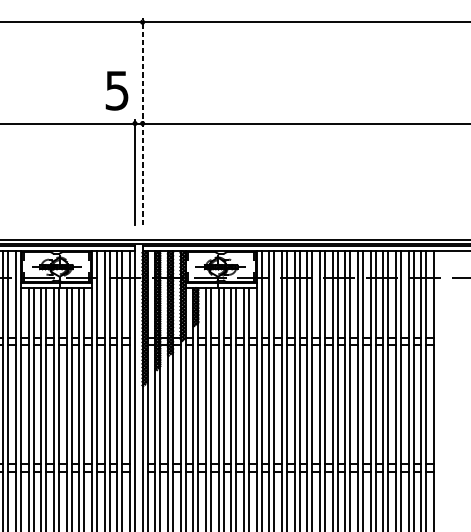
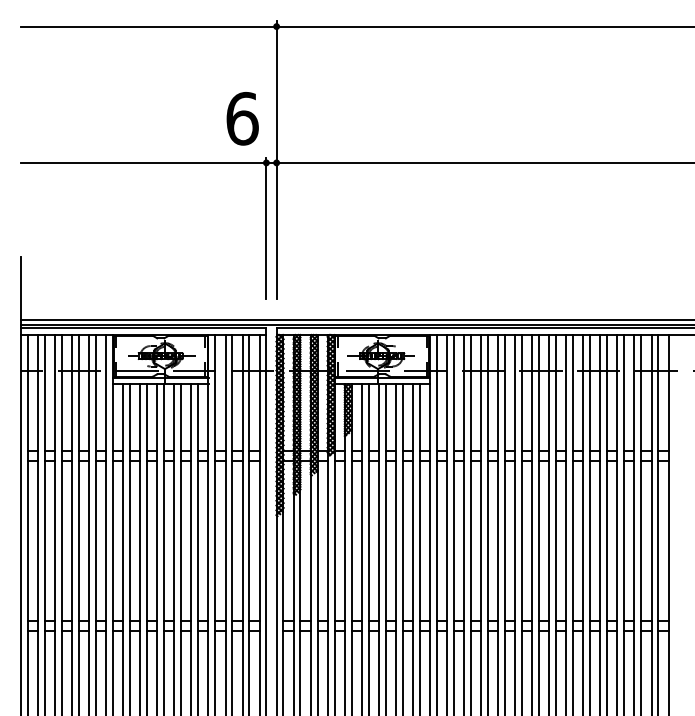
text: (117, 90) -> (242, 118), 5 -> 6
line: (142, 121) -> (276, 160), dashed -> solid

